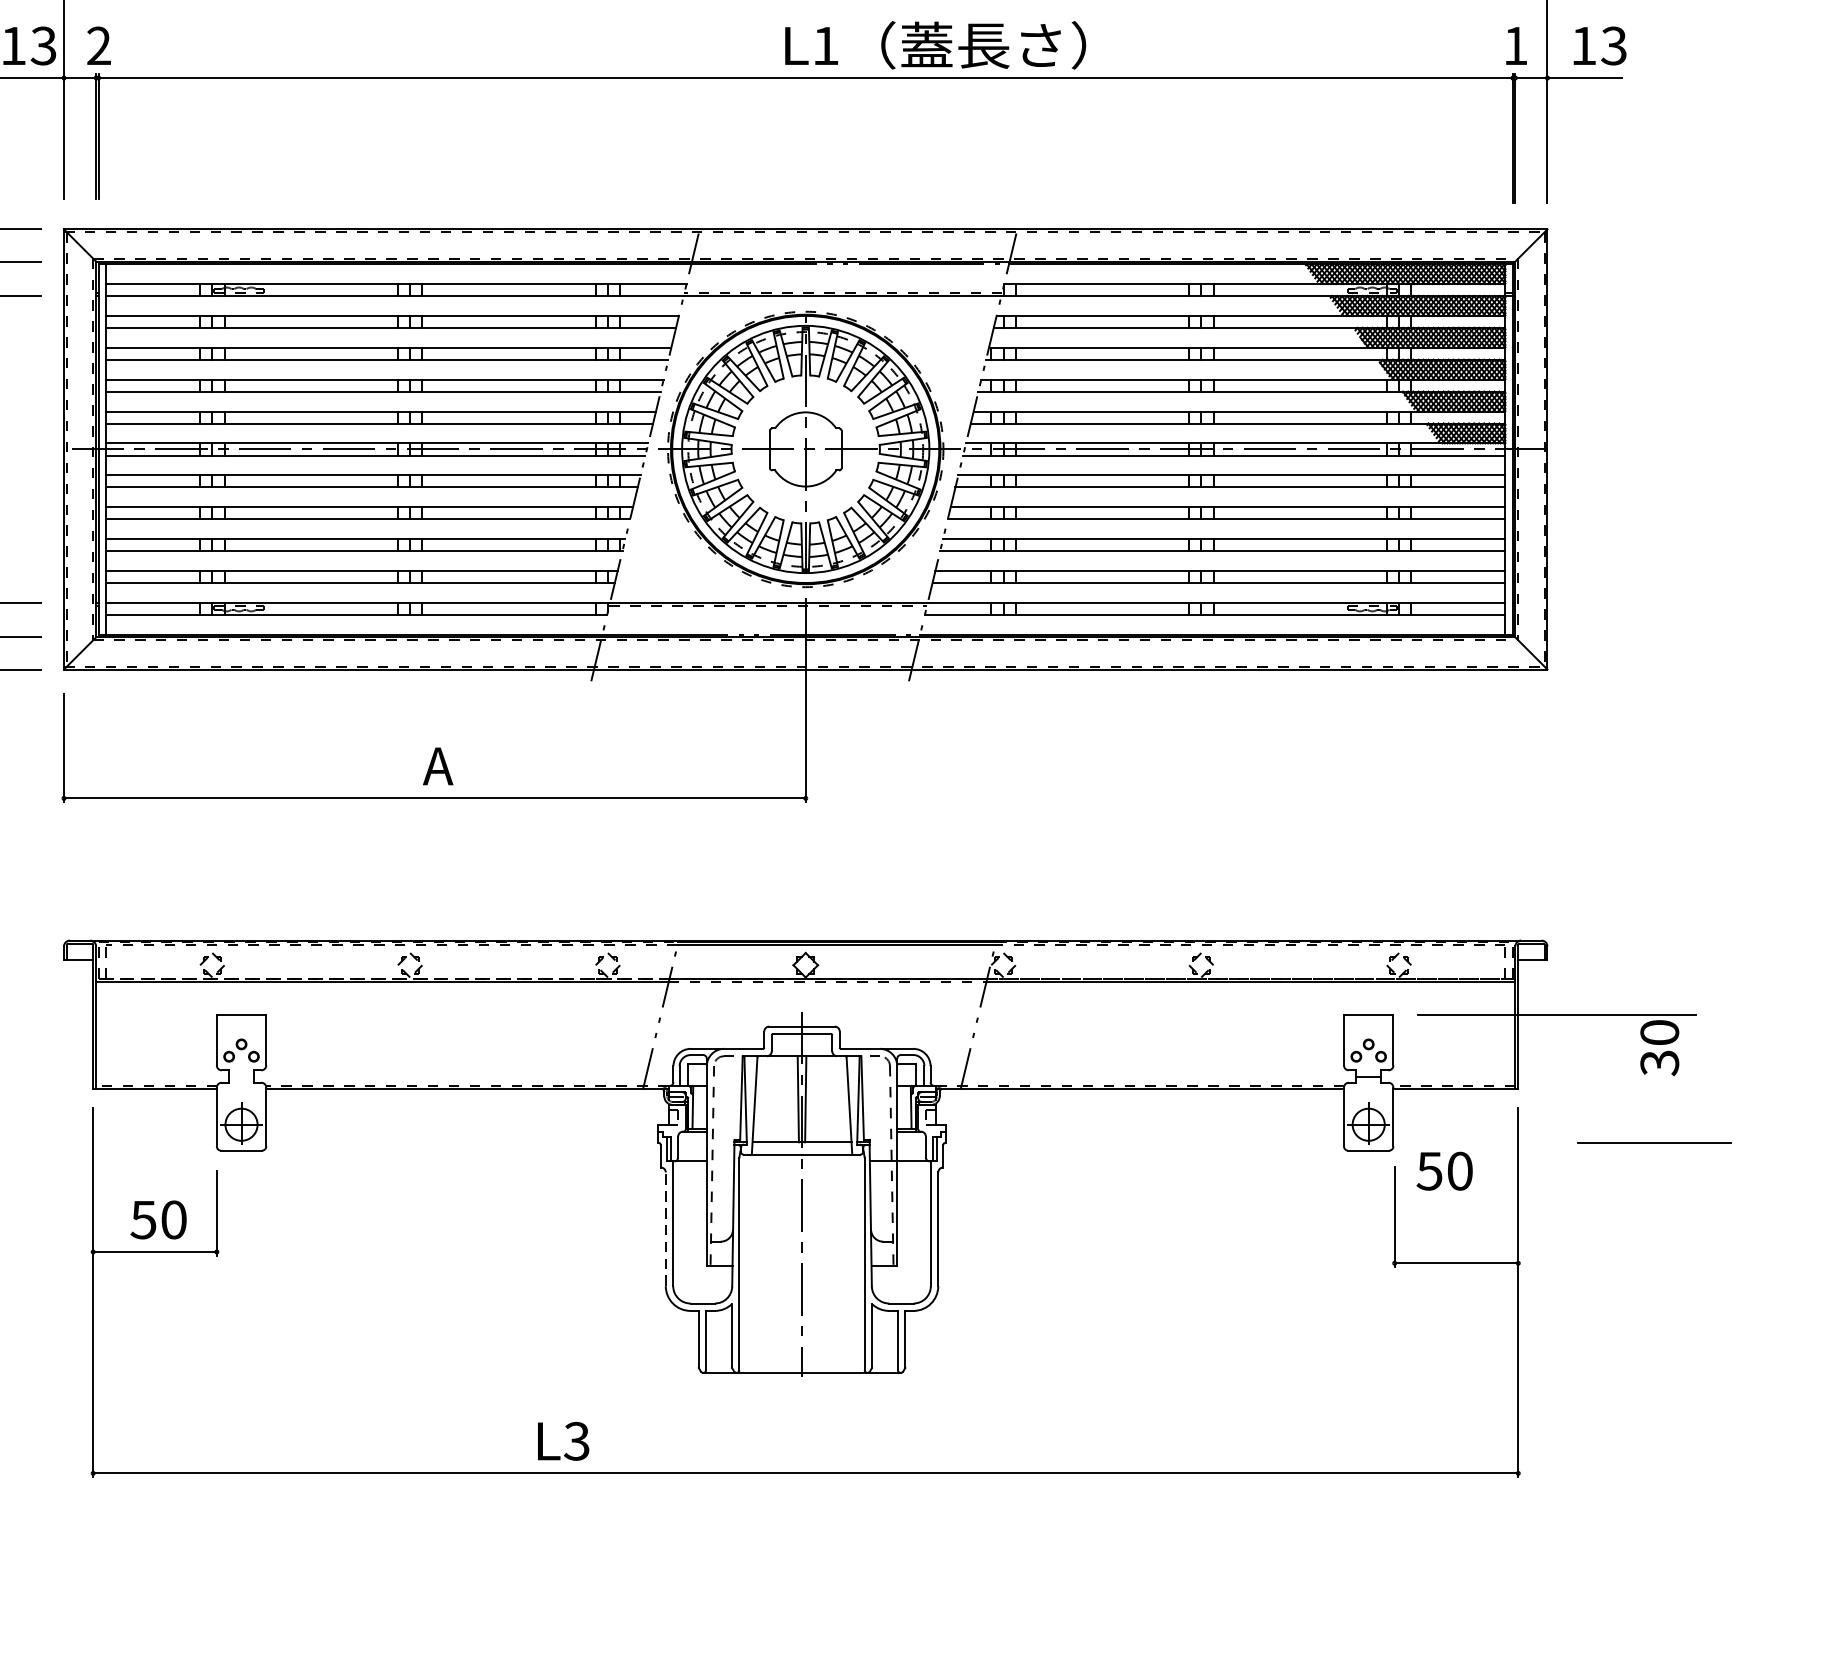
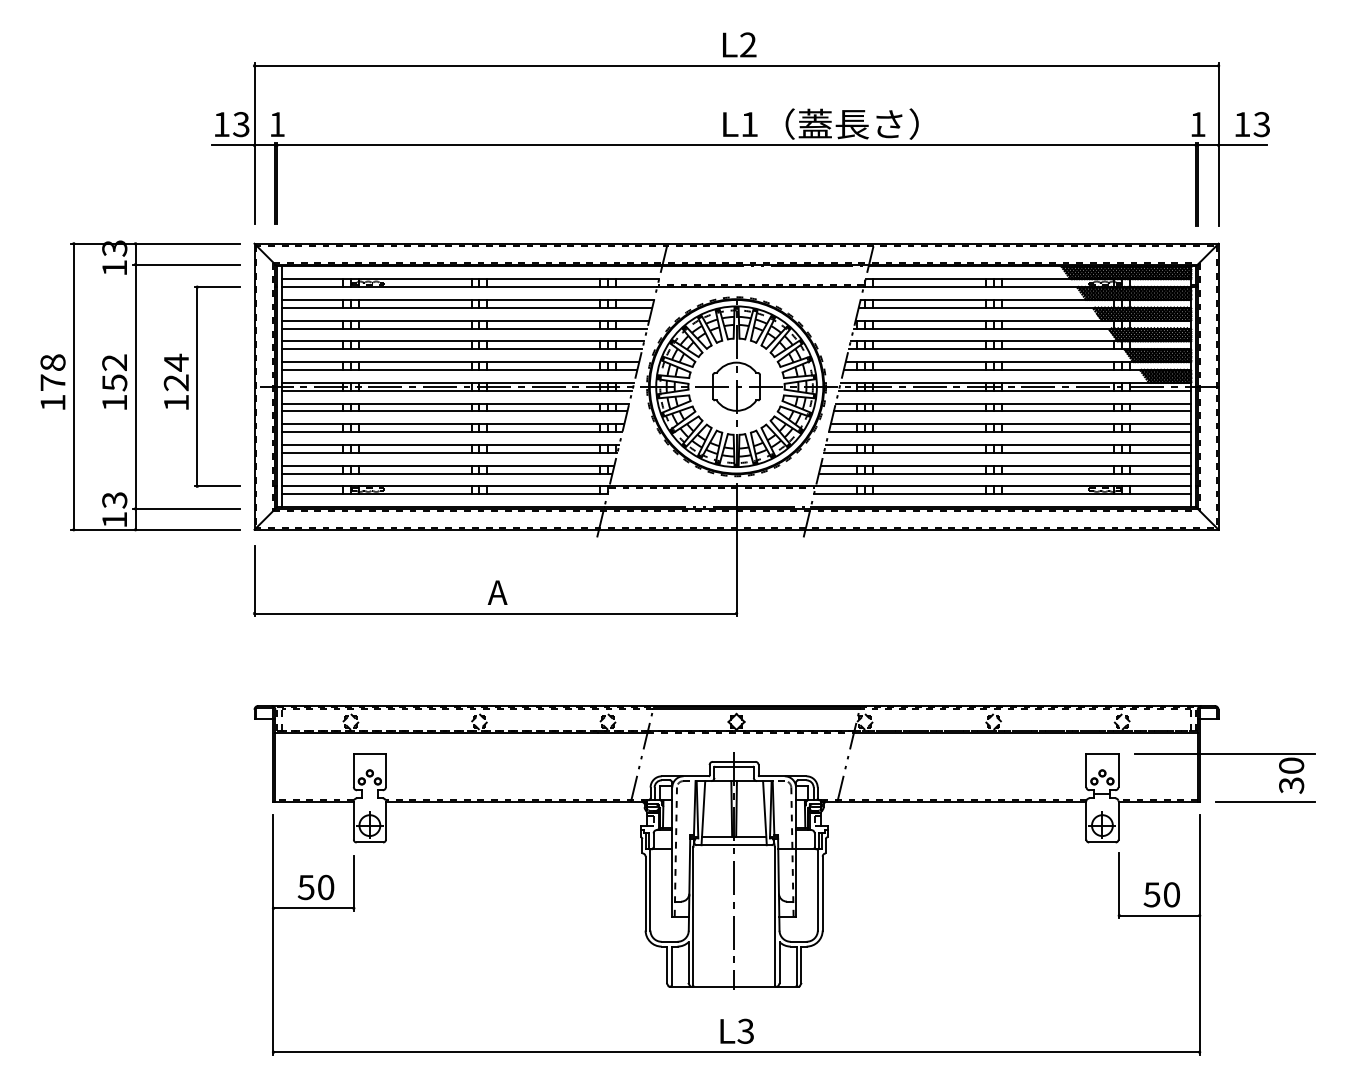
text: (97, 45) -> (276, 124), 2 -> 1
line: (1655, 1141) -> (1265, 801), moved
text: (1444, 1170) -> (1161, 894), moved
line: (665, 1229) -> (645, 893), dashed -> solid
text: (562, 1439) -> (736, 1030), moved

